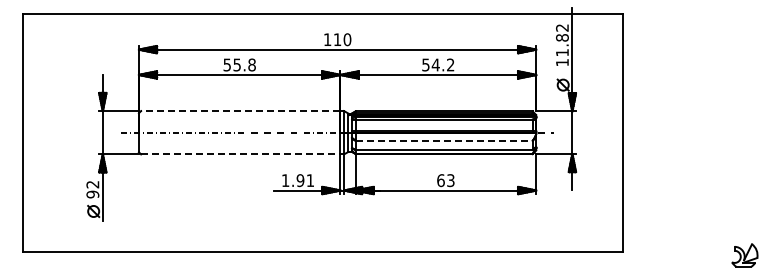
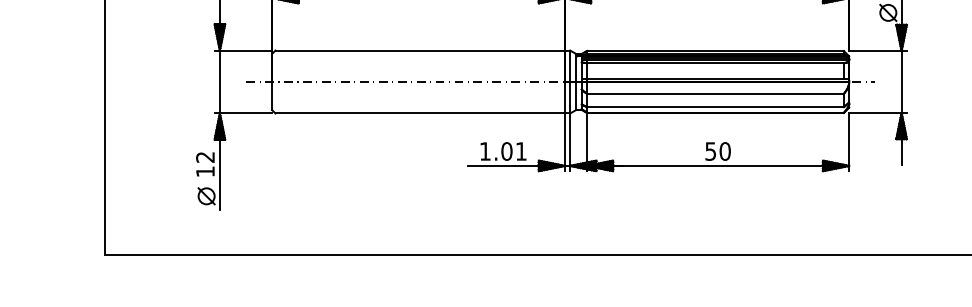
line: (240, 111) -> (419, 51), dashed -> solid
line: (444, 140) -> (715, 93), dashed -> solid
line: (240, 154) -> (419, 113), dashed -> solid
text: (300, 180) -> (506, 151), 1.91 -> 1.01
text: (445, 180) -> (717, 151), 63 -> 50
text: (92, 194) -> (204, 171), 92 -> 12

